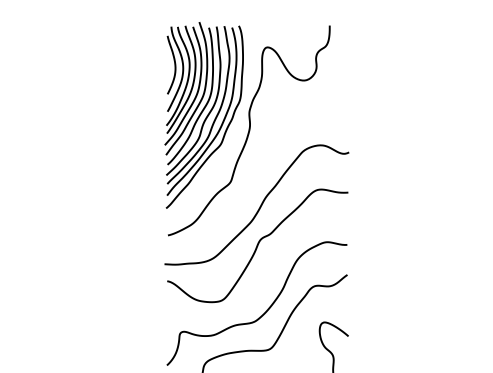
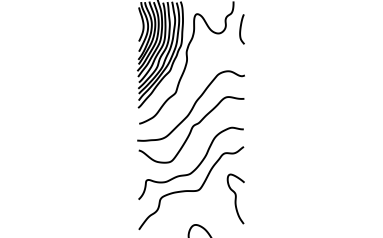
curve: (343, 73) -> (241, 29), added

